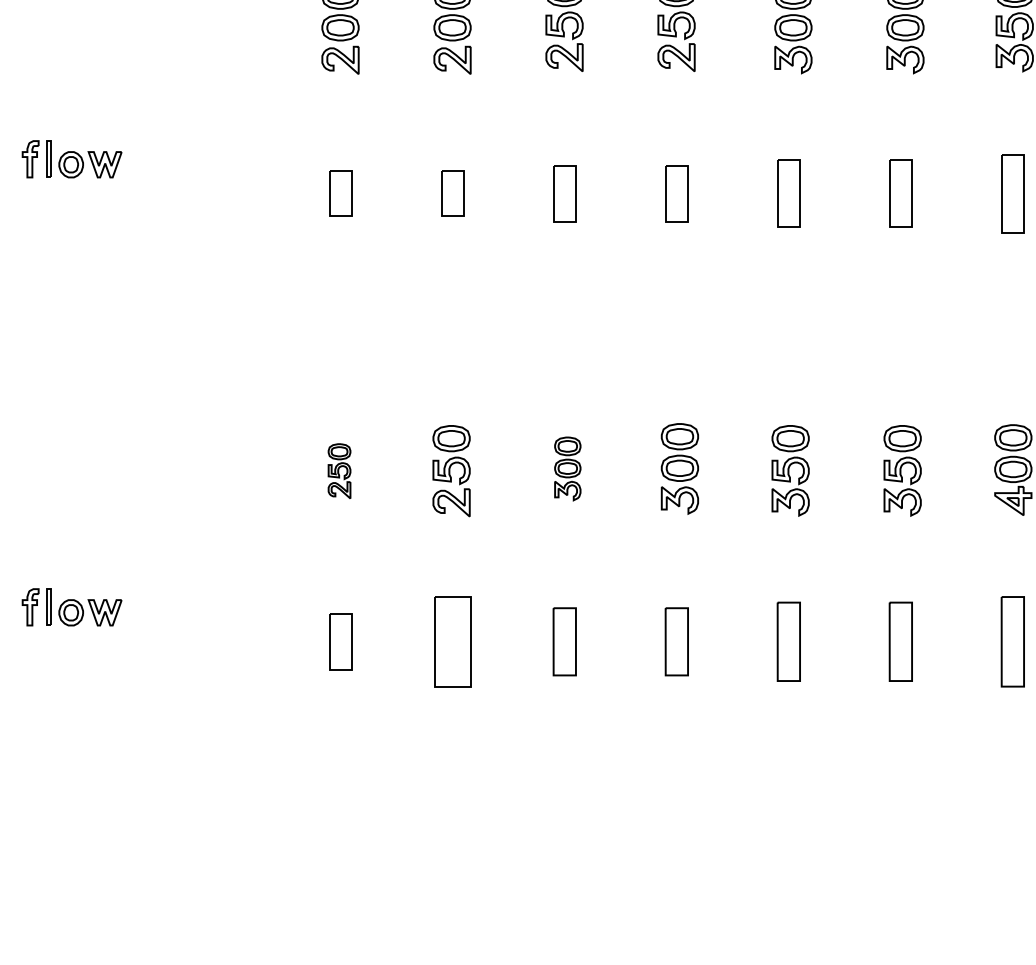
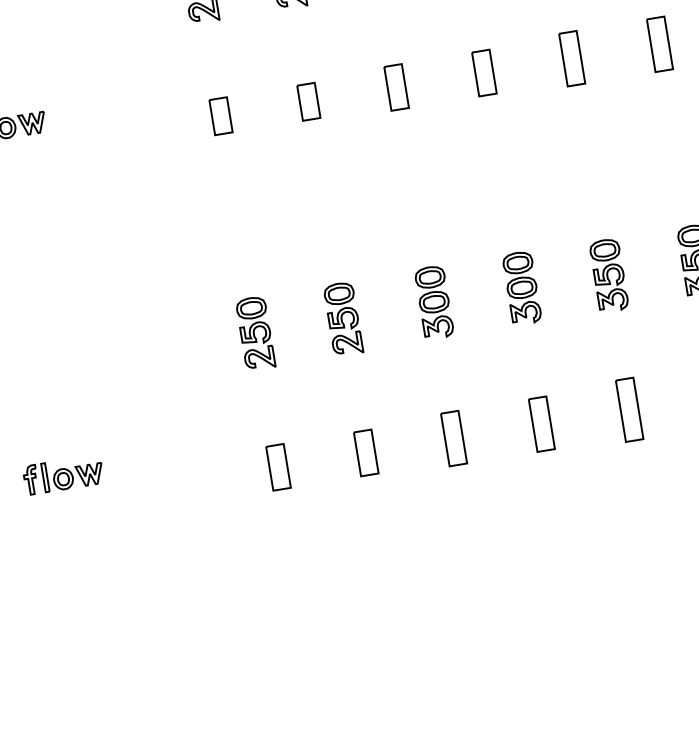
part: (567, 468) -> (433, 302), size x1.43
part: (339, 471) -> (255, 334), size x1.67
part: (452, 641) -> (366, 452), size x0.62

